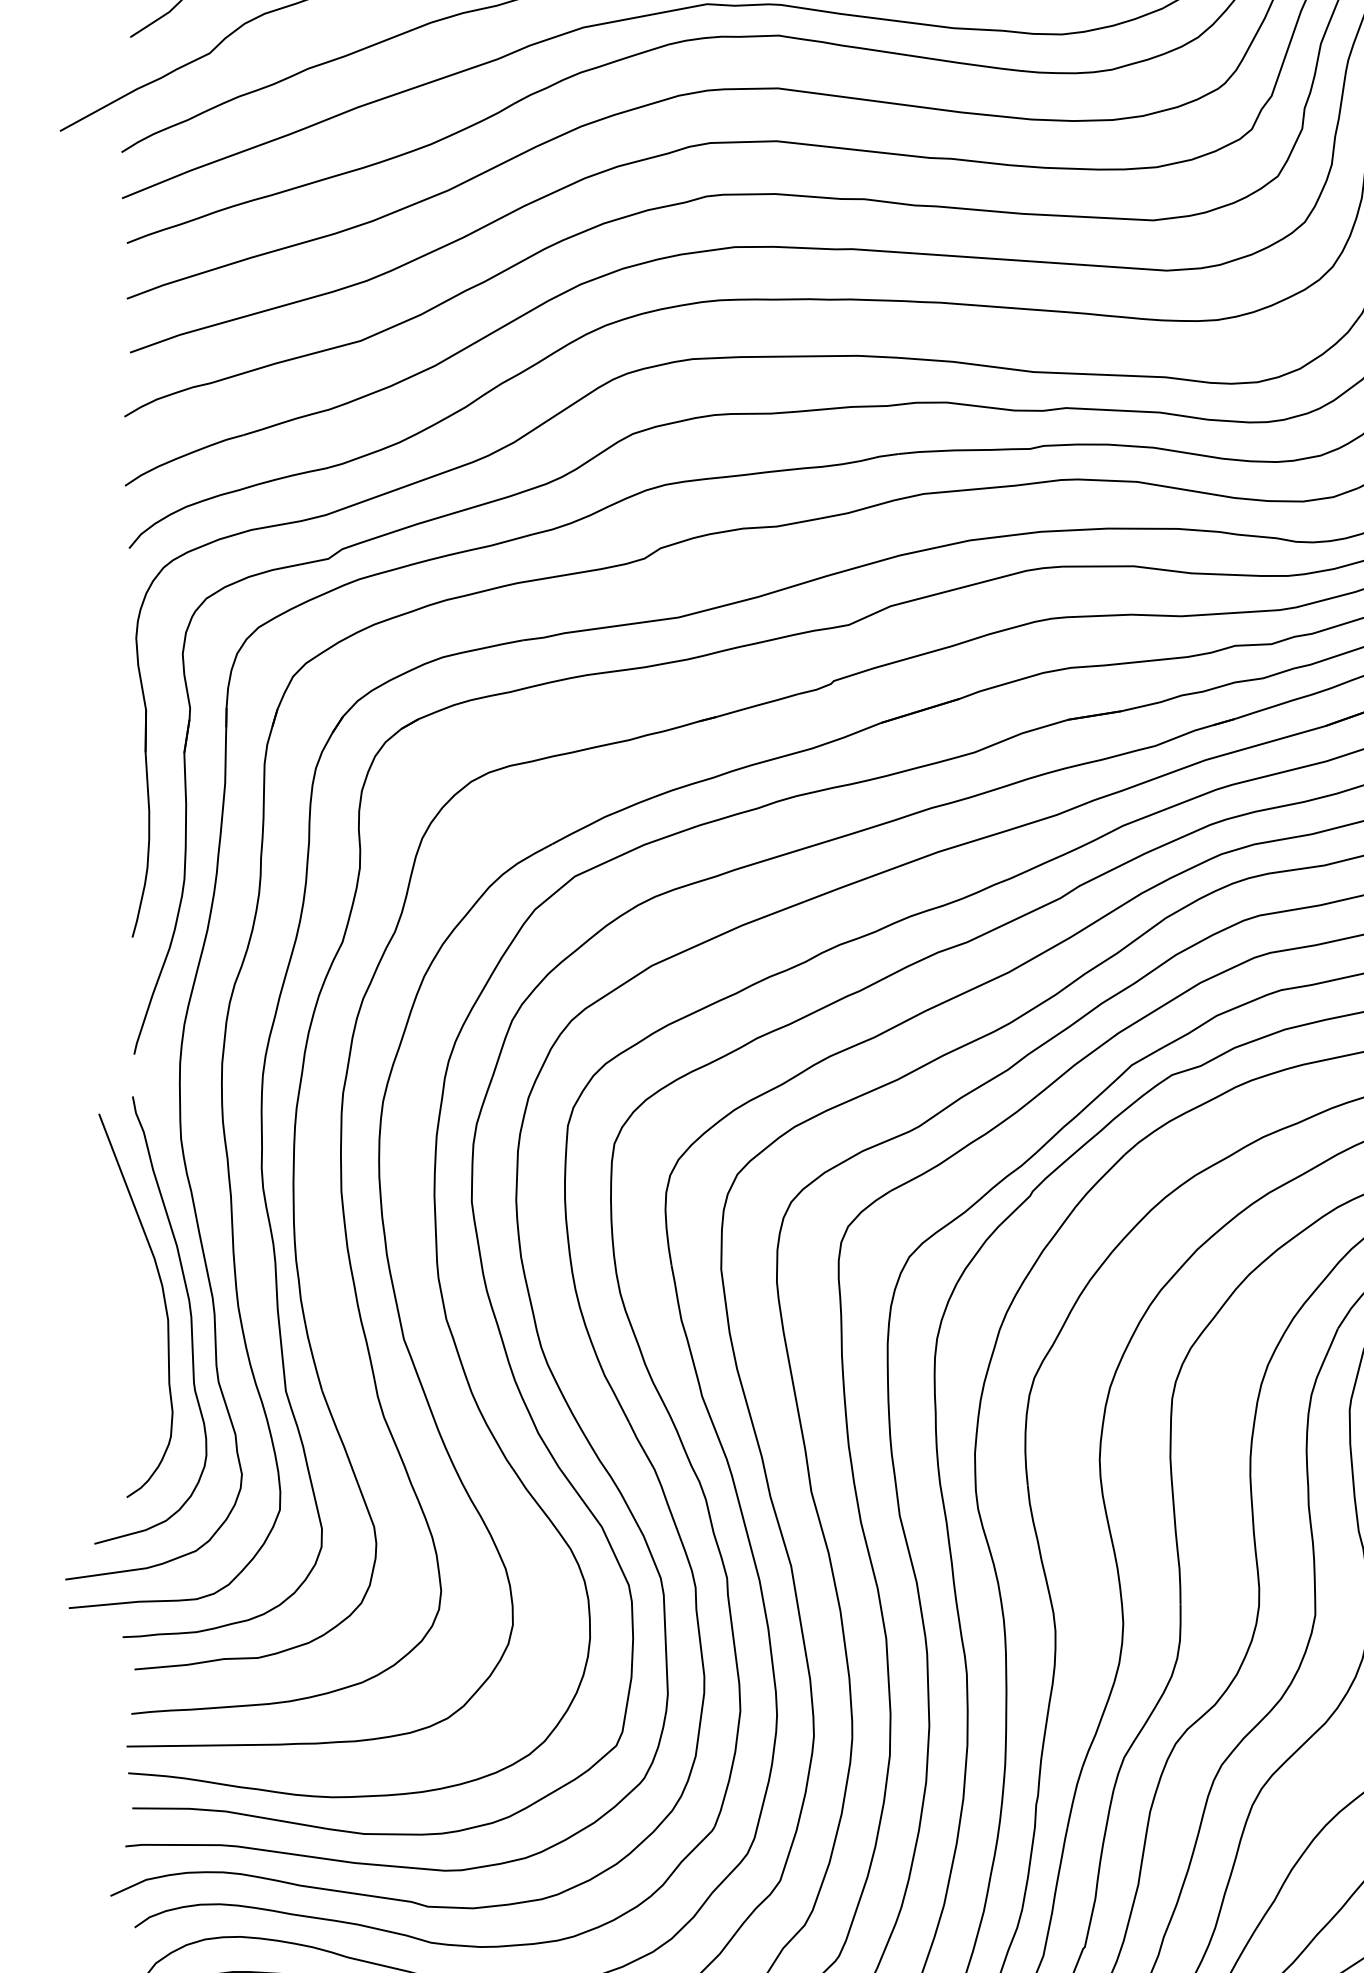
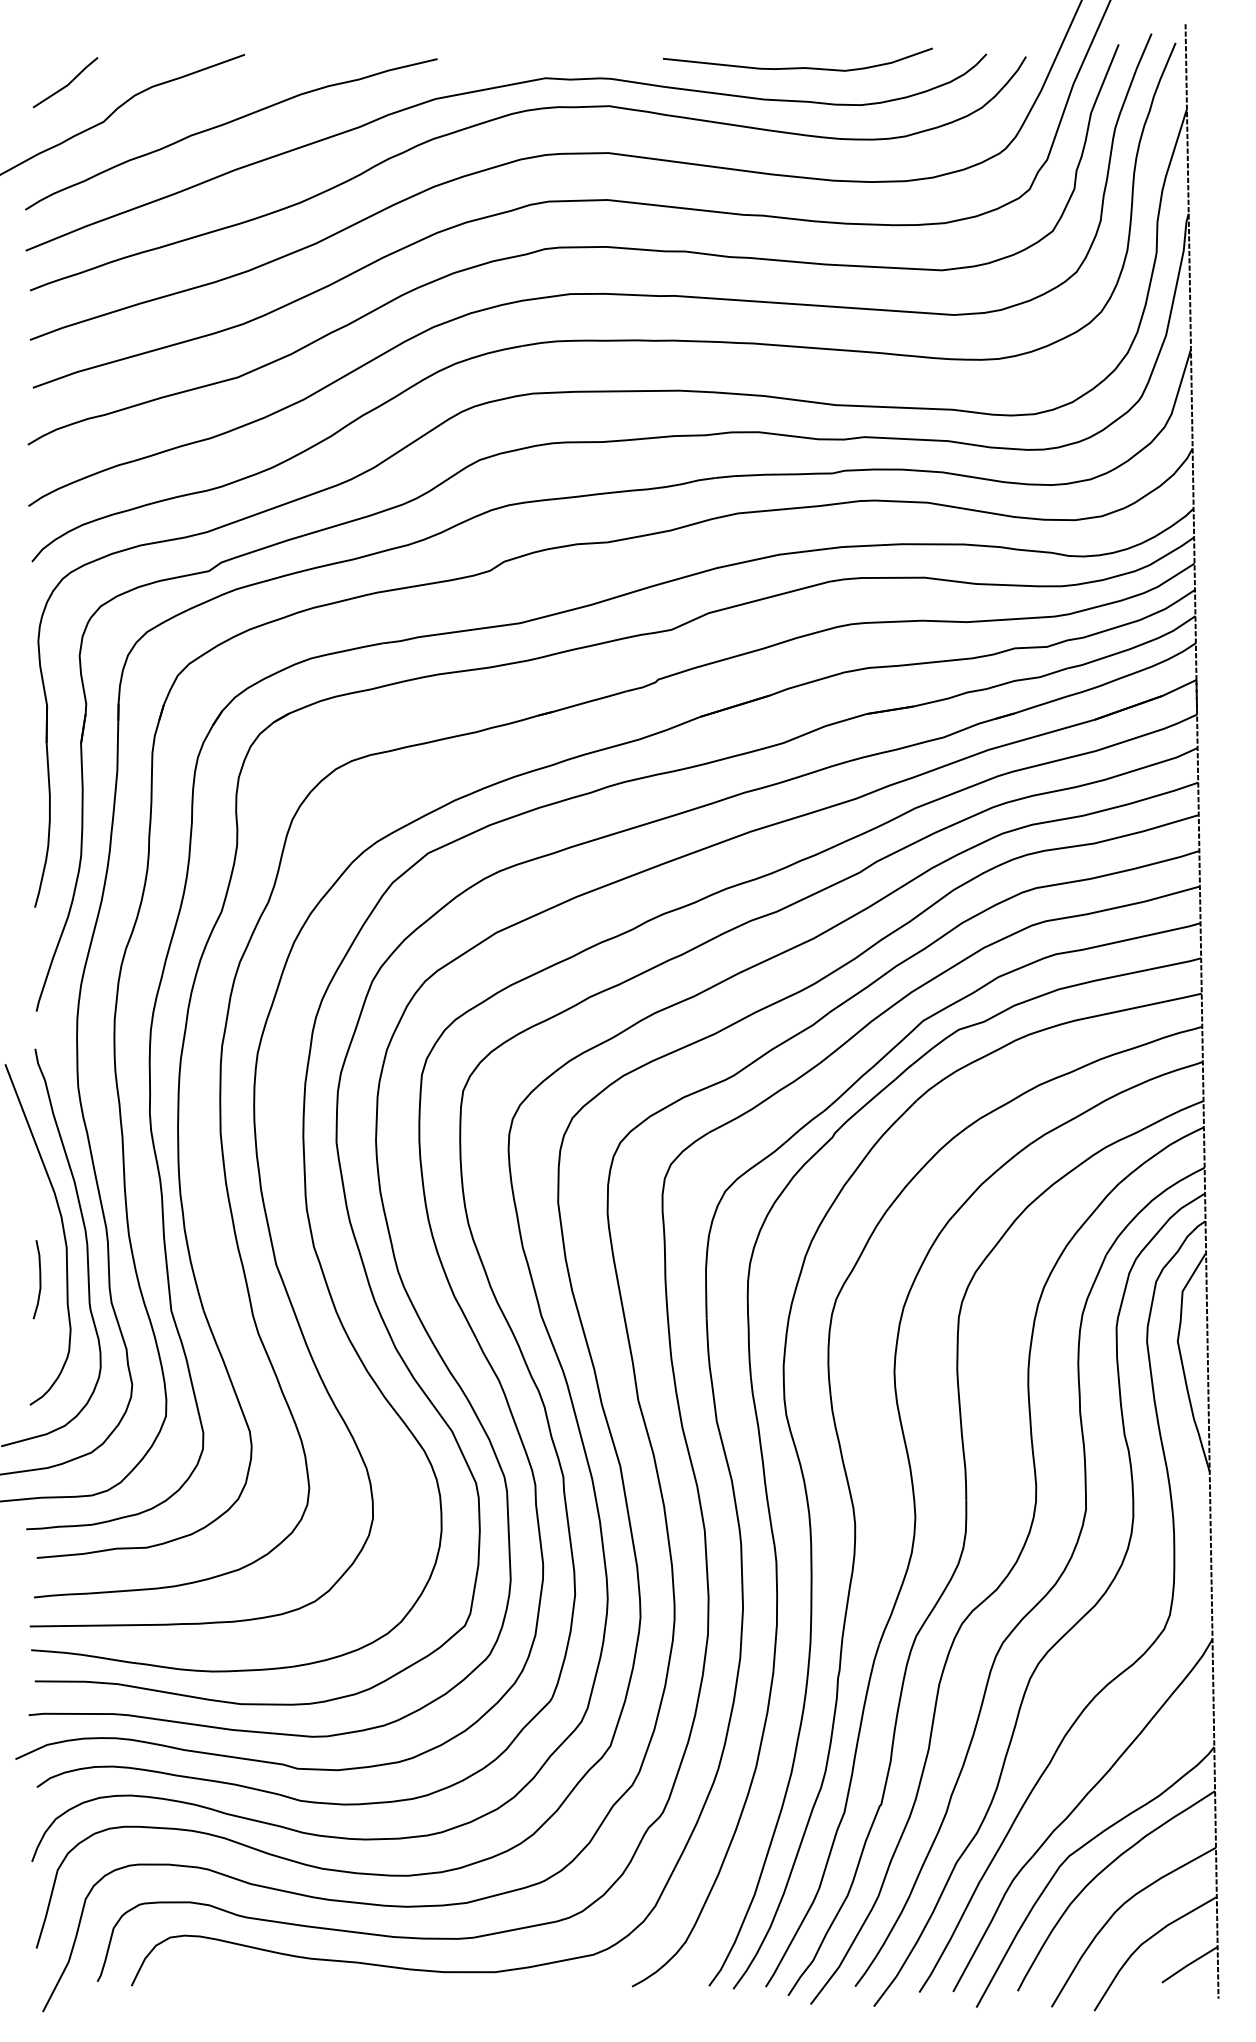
curve: (137, 1356) -> (39, 1279), added

